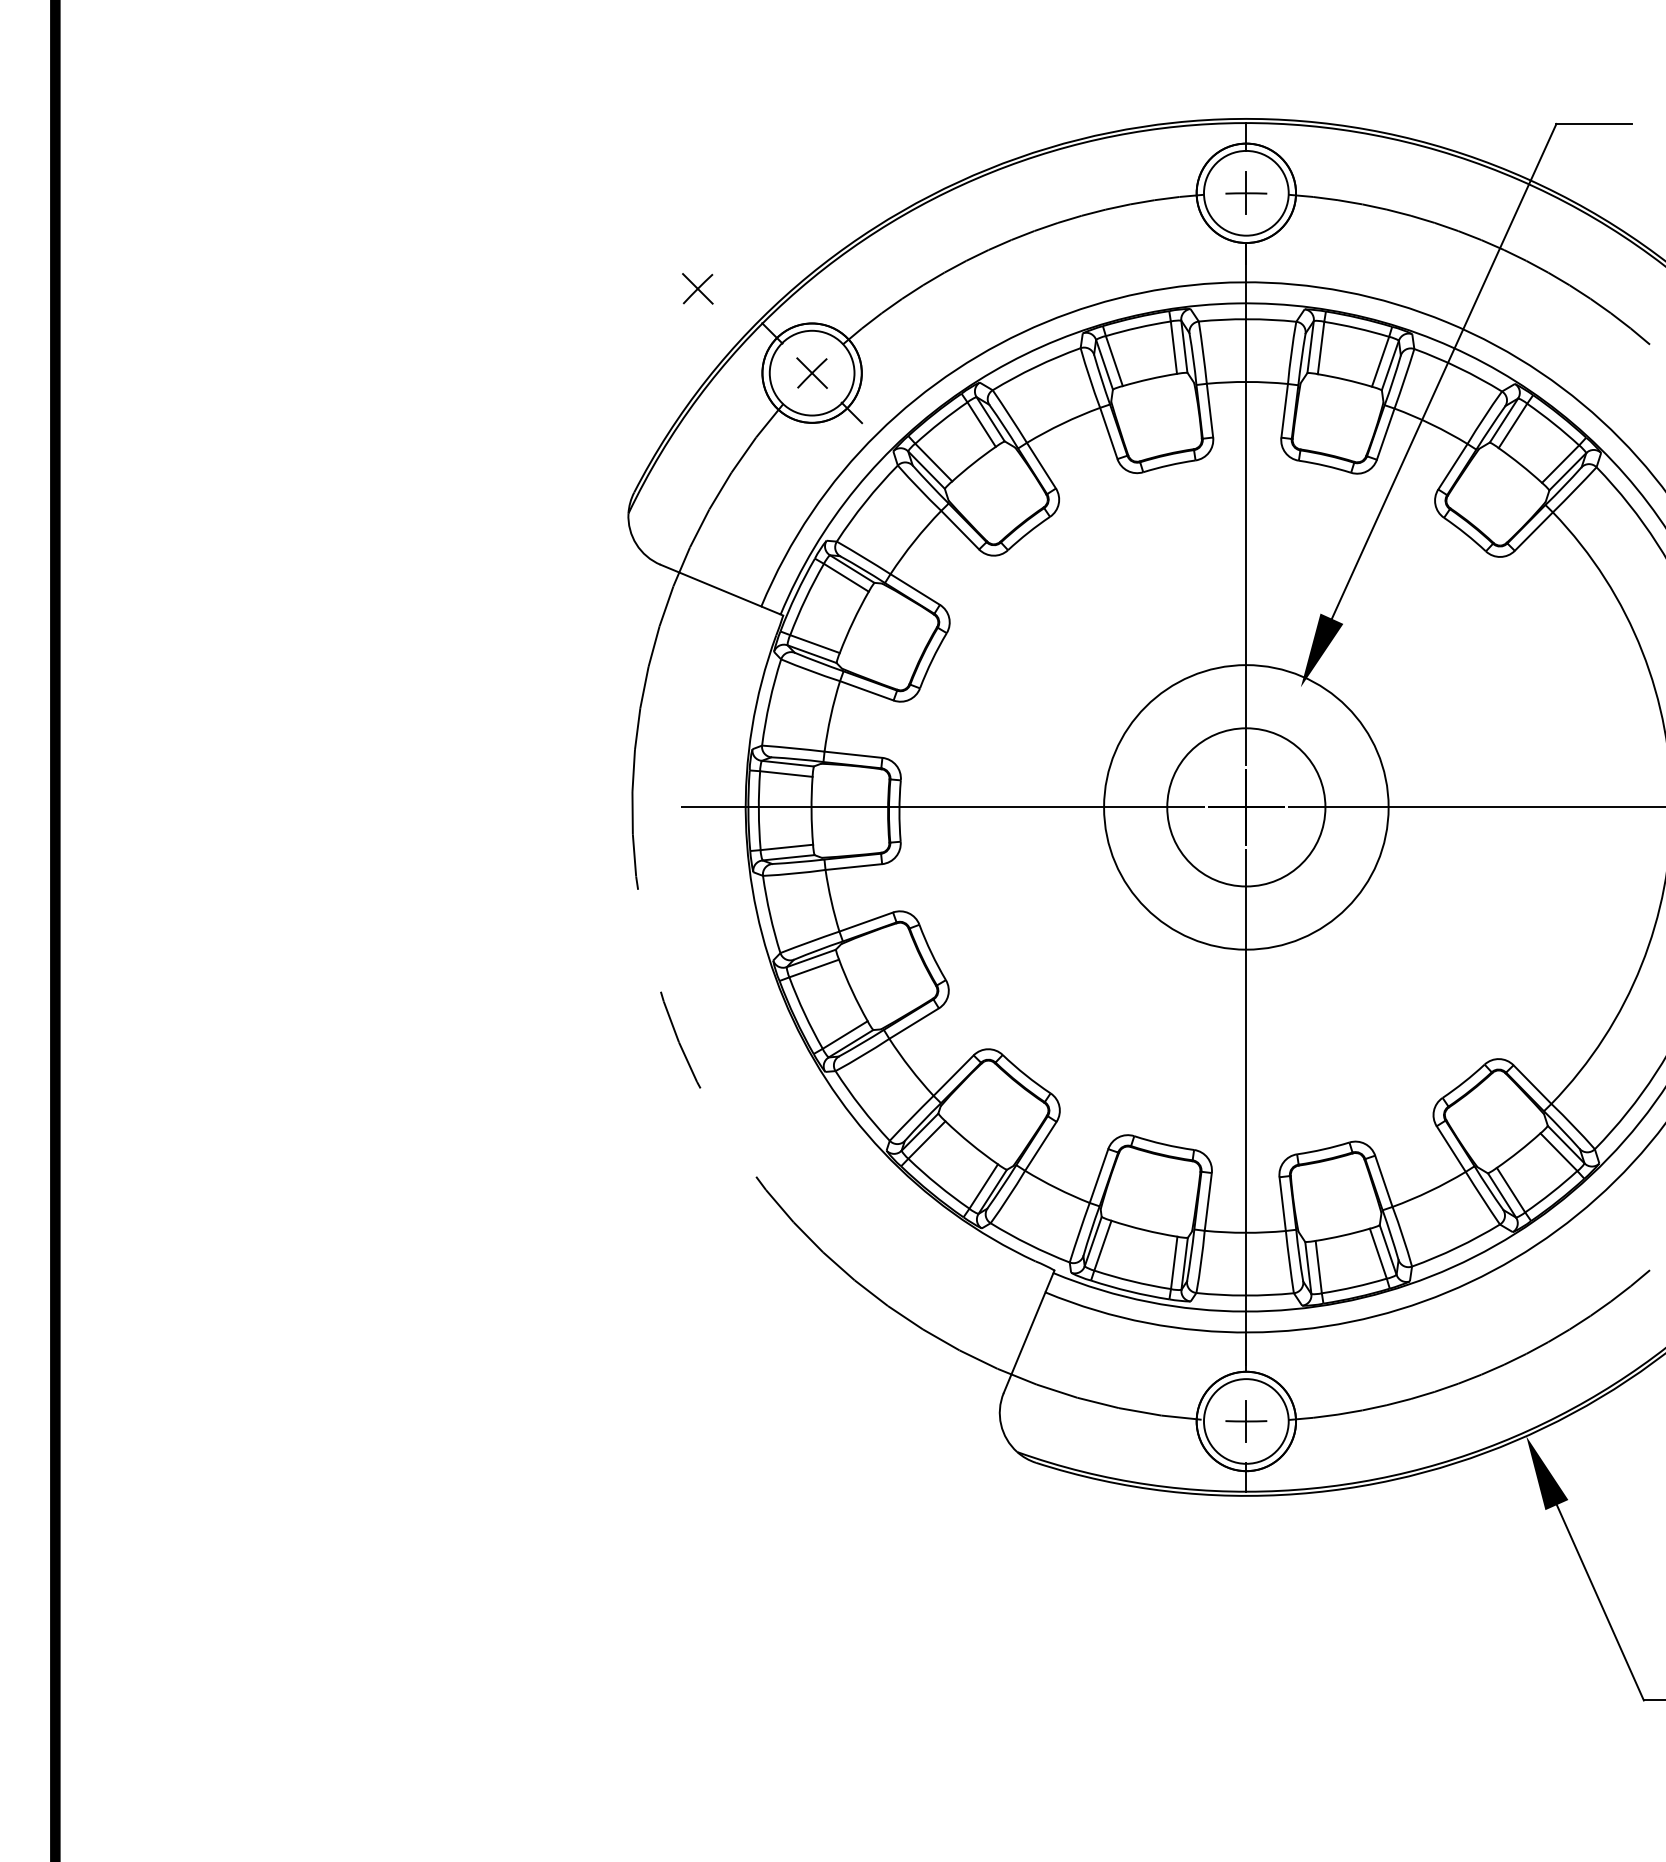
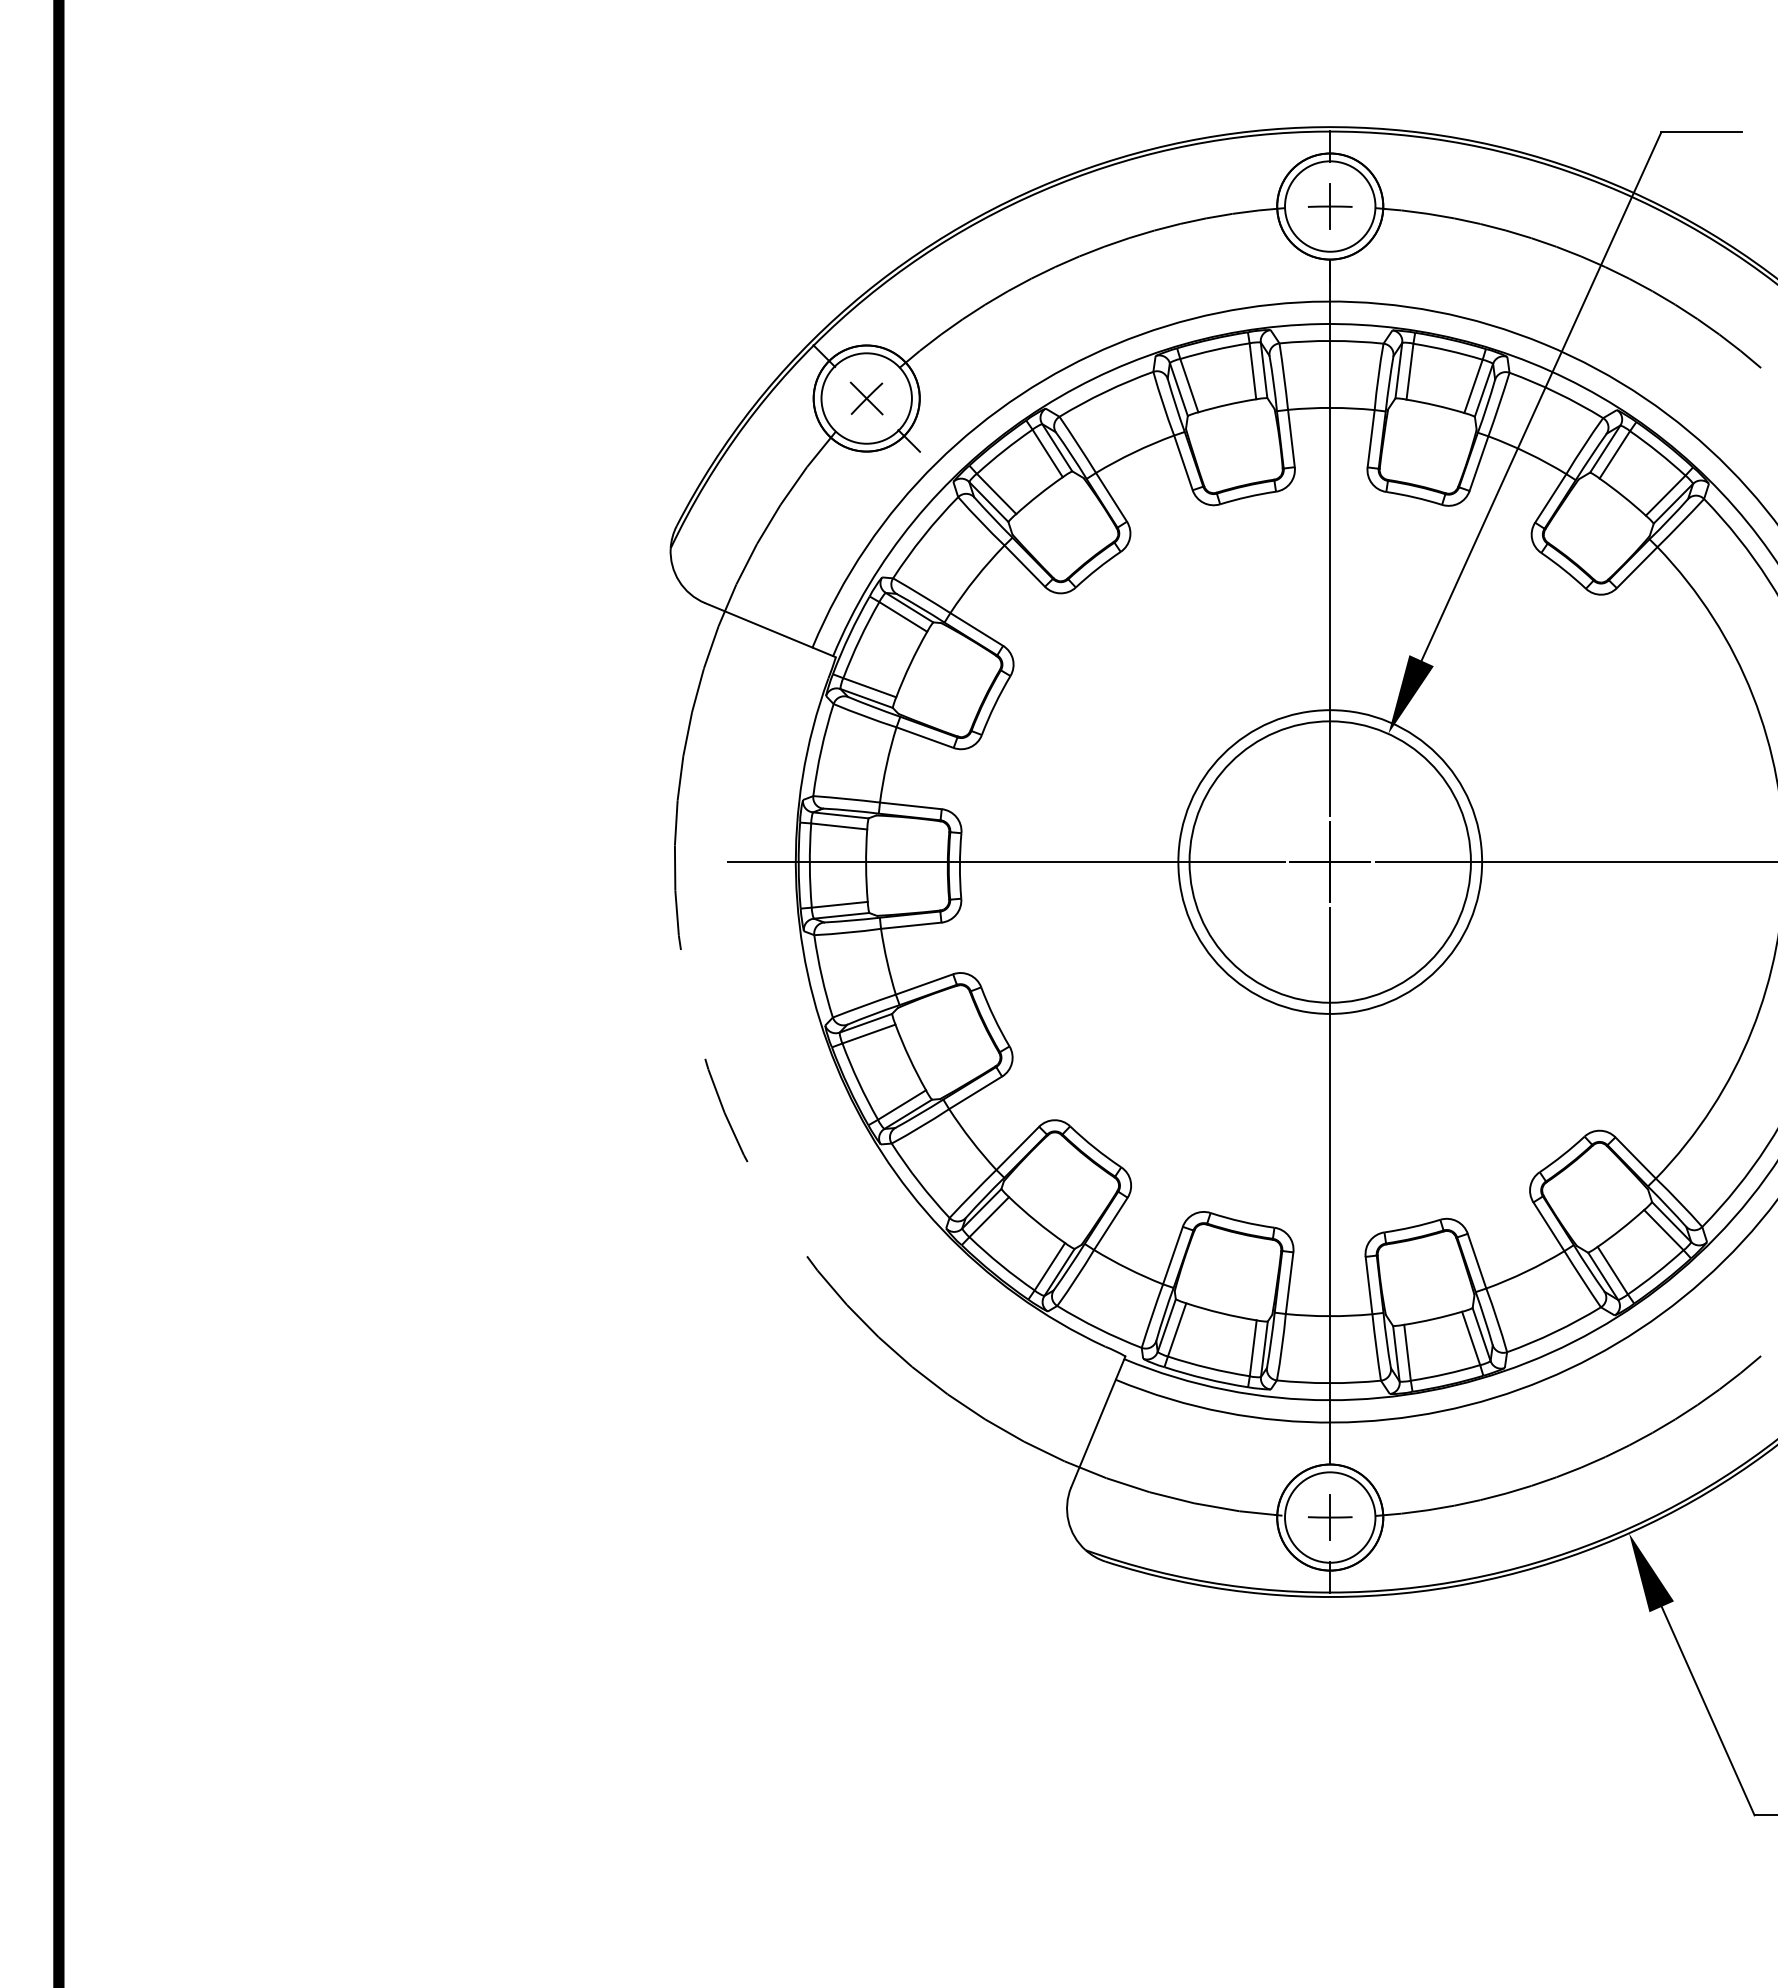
part: (697, 288) -> (744, 308), removed
circle: (1245, 806) -> (1329, 861), size x1.67

